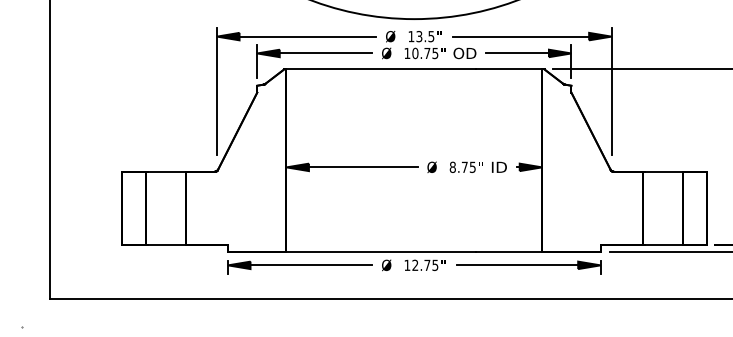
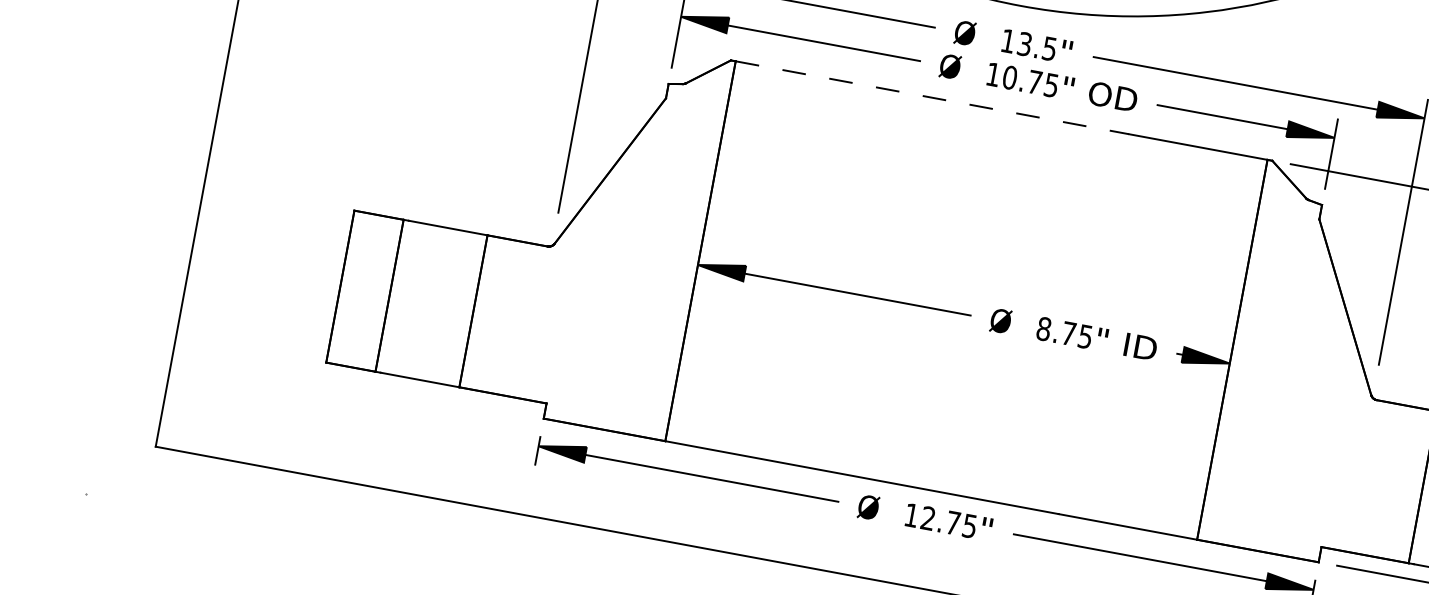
line: (381, 69) -> (933, 98), solid -> dashed

